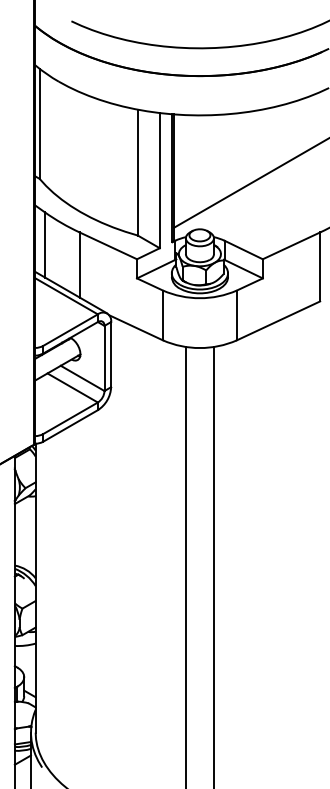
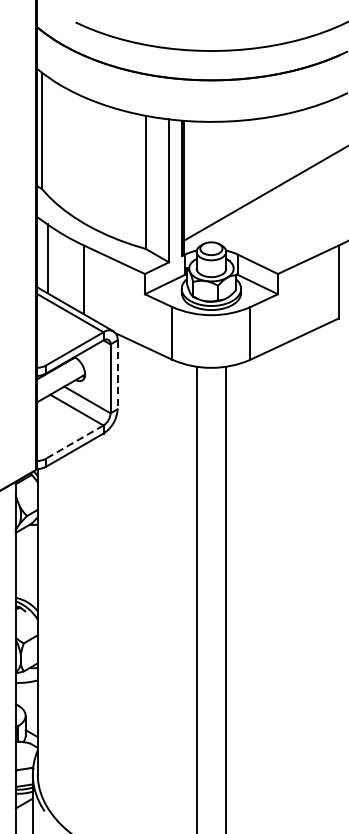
line: (111, 354) -> (117, 374), solid -> dashed
line: (70, 418) -> (74, 442), solid -> dashed

